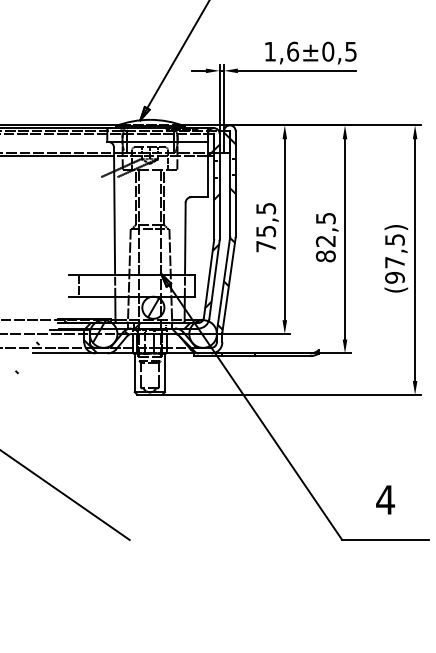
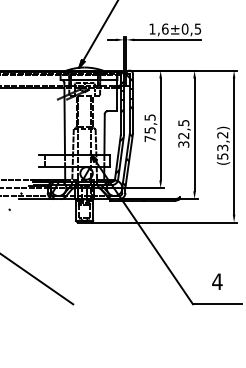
text: (325, 256) -> (183, 144), 82,5 -> 32,5
text: (394, 258) -> (222, 145), (97,5) -> (53,2)

